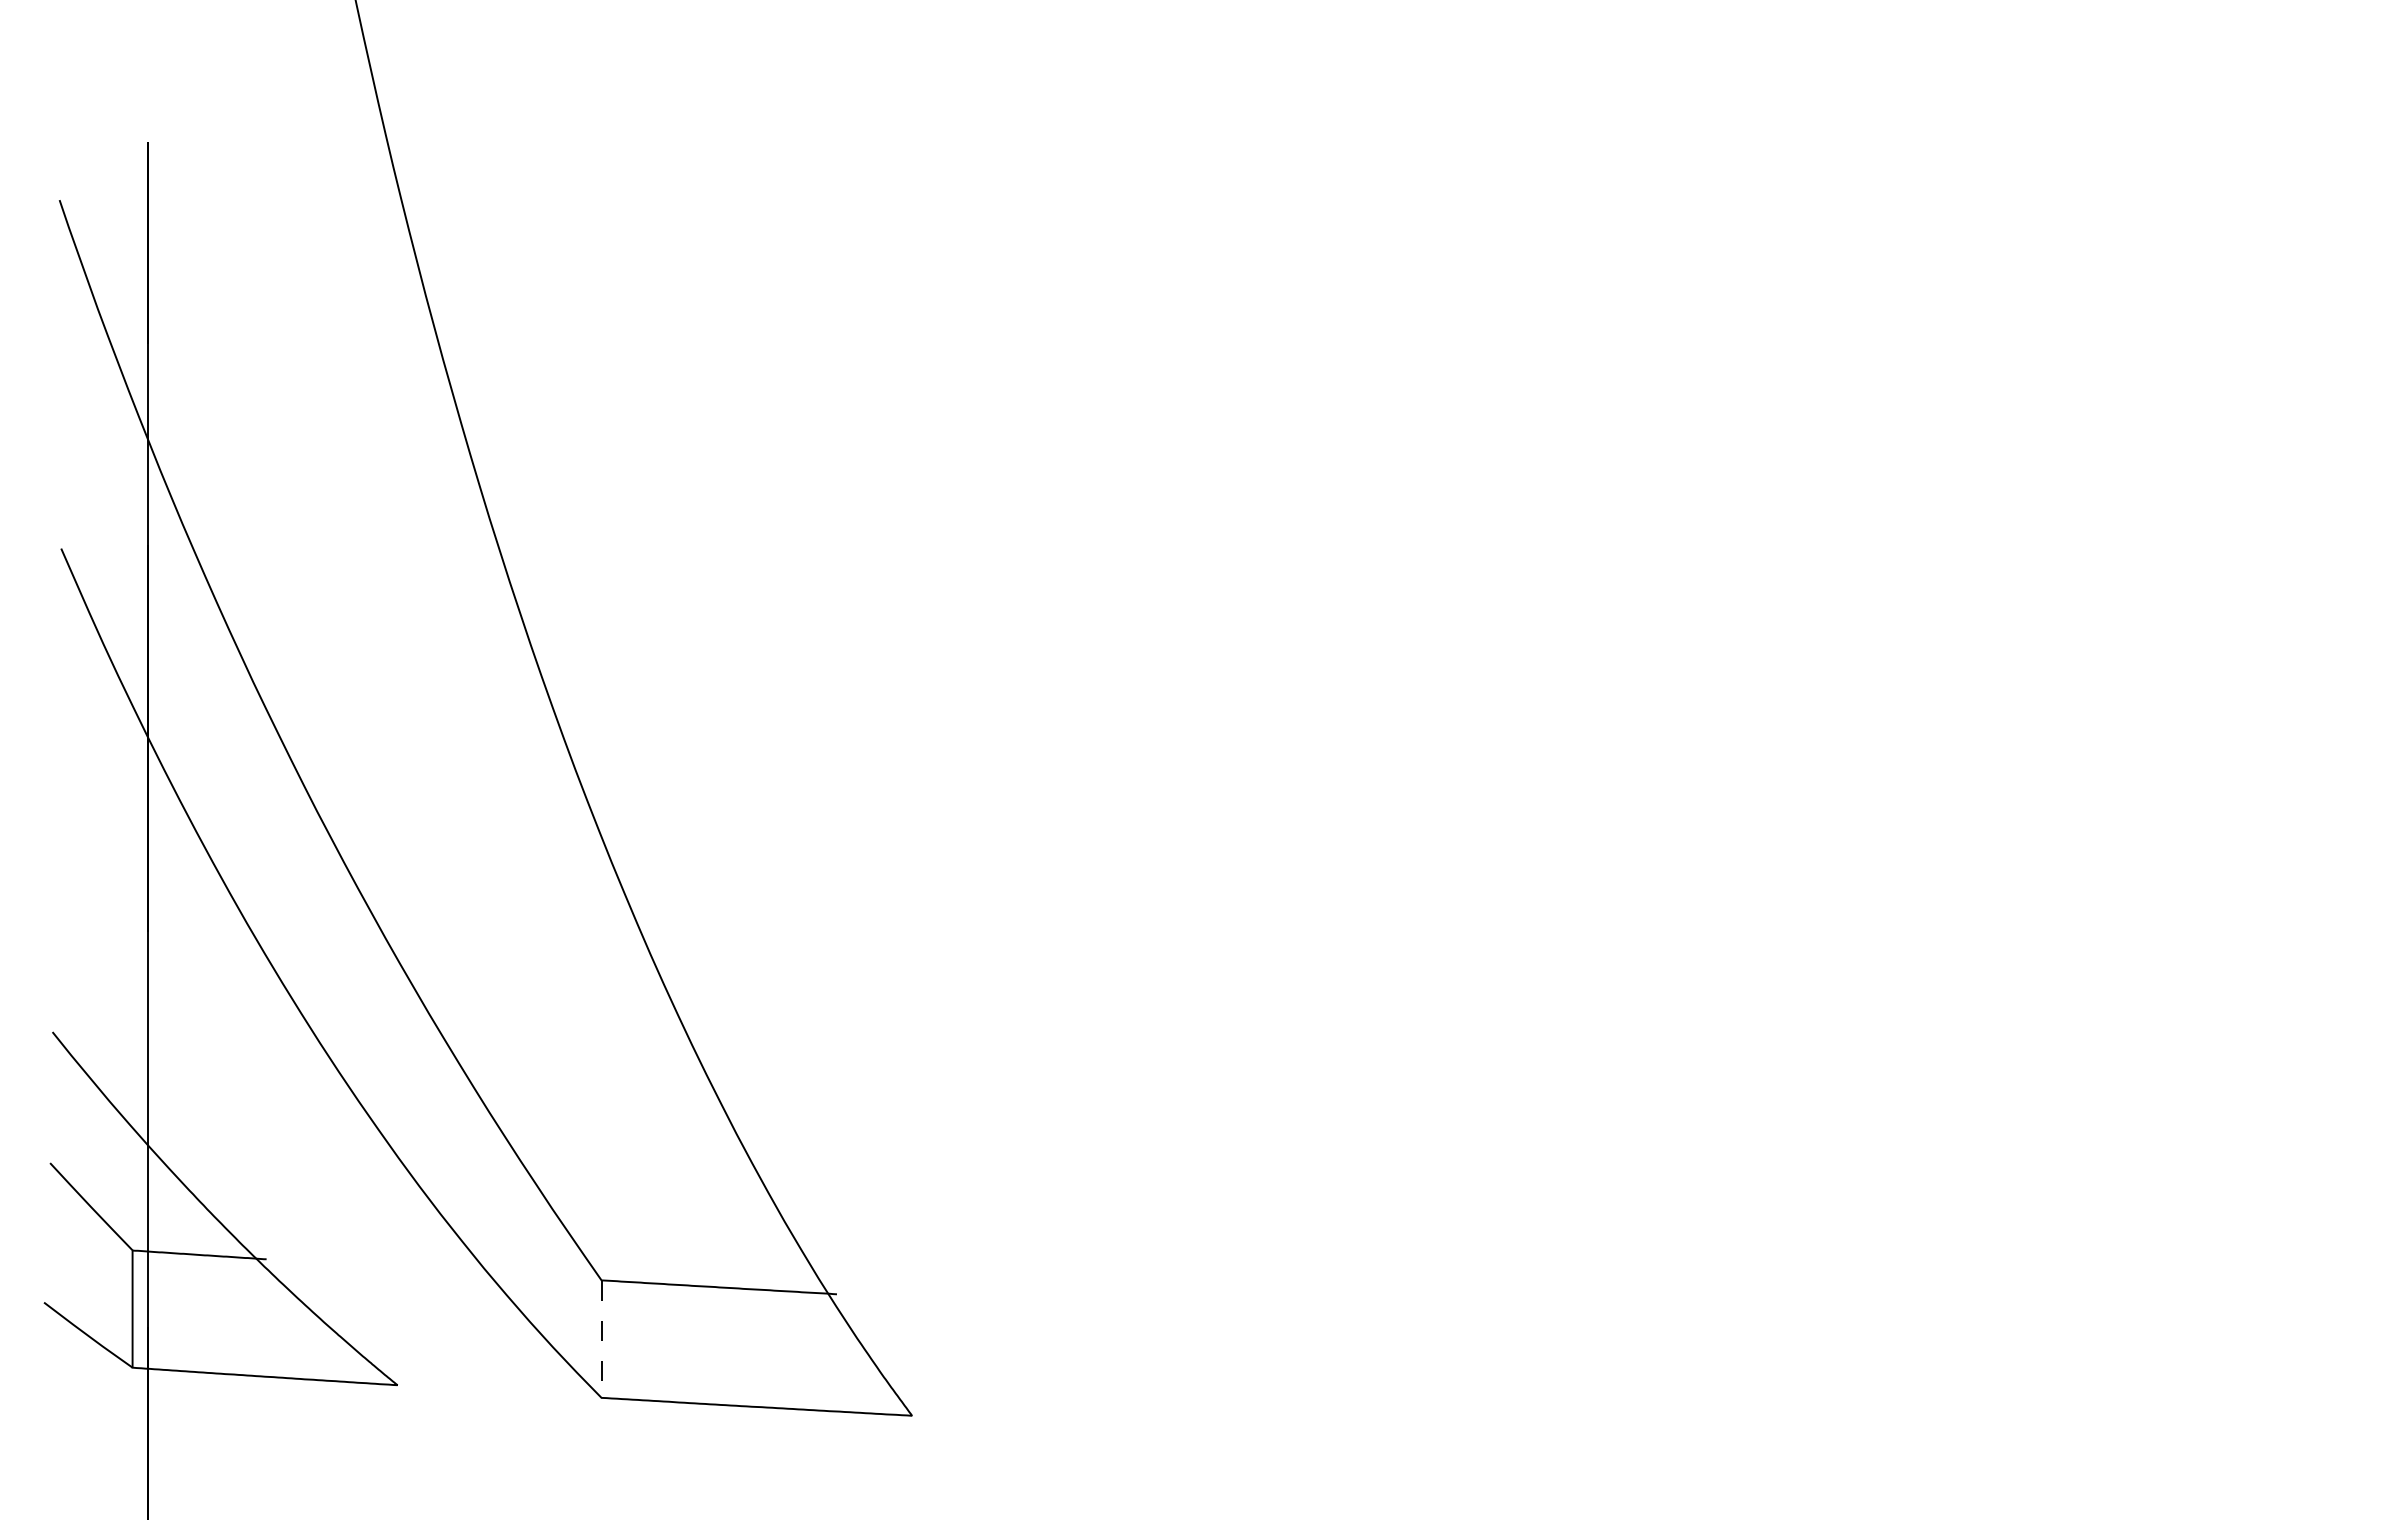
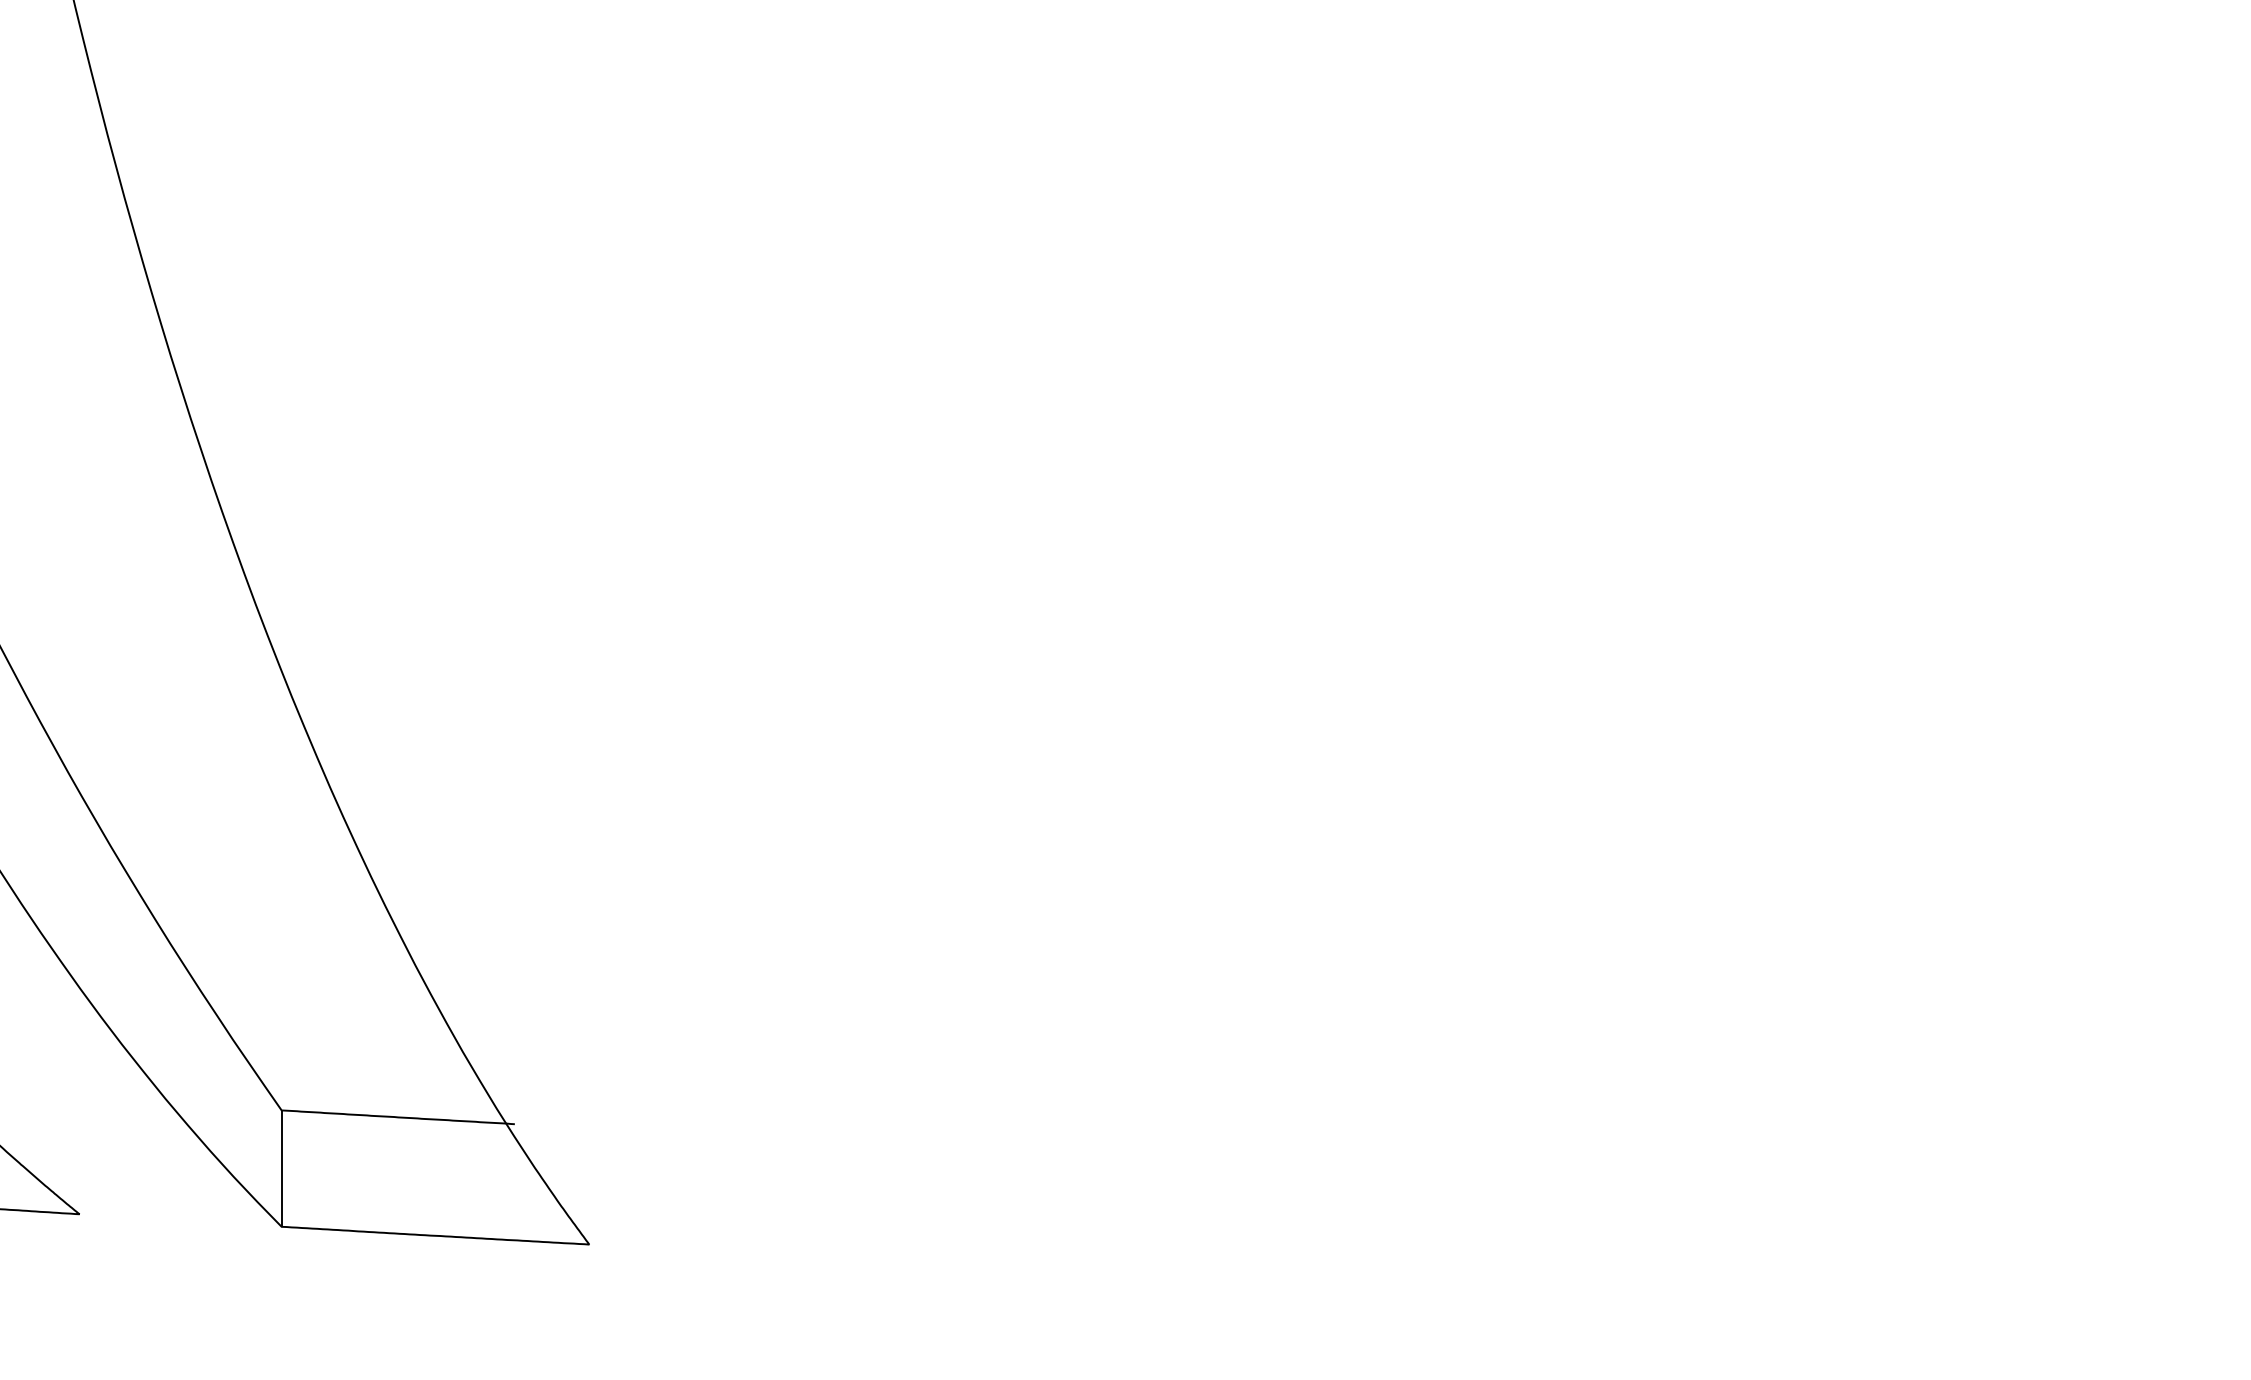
line: (601, 1339) -> (281, 1168), dashed -> solid

